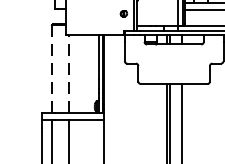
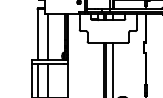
line: (51, 69) -> (37, 34), dashed -> solid
line: (69, 74) -> (47, 37), dashed -> solid

